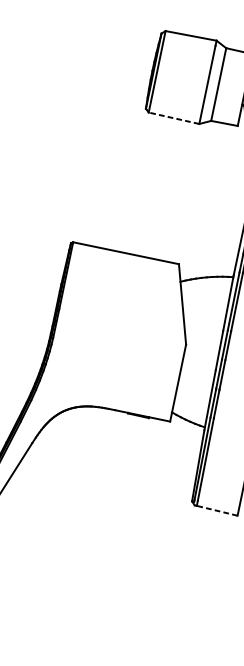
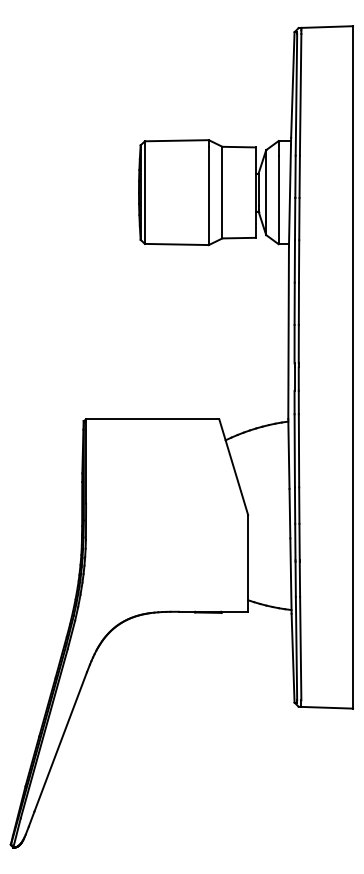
line: (173, 118) -> (176, 244), dashed -> solid
line: (217, 510) -> (327, 707), dashed -> solid

